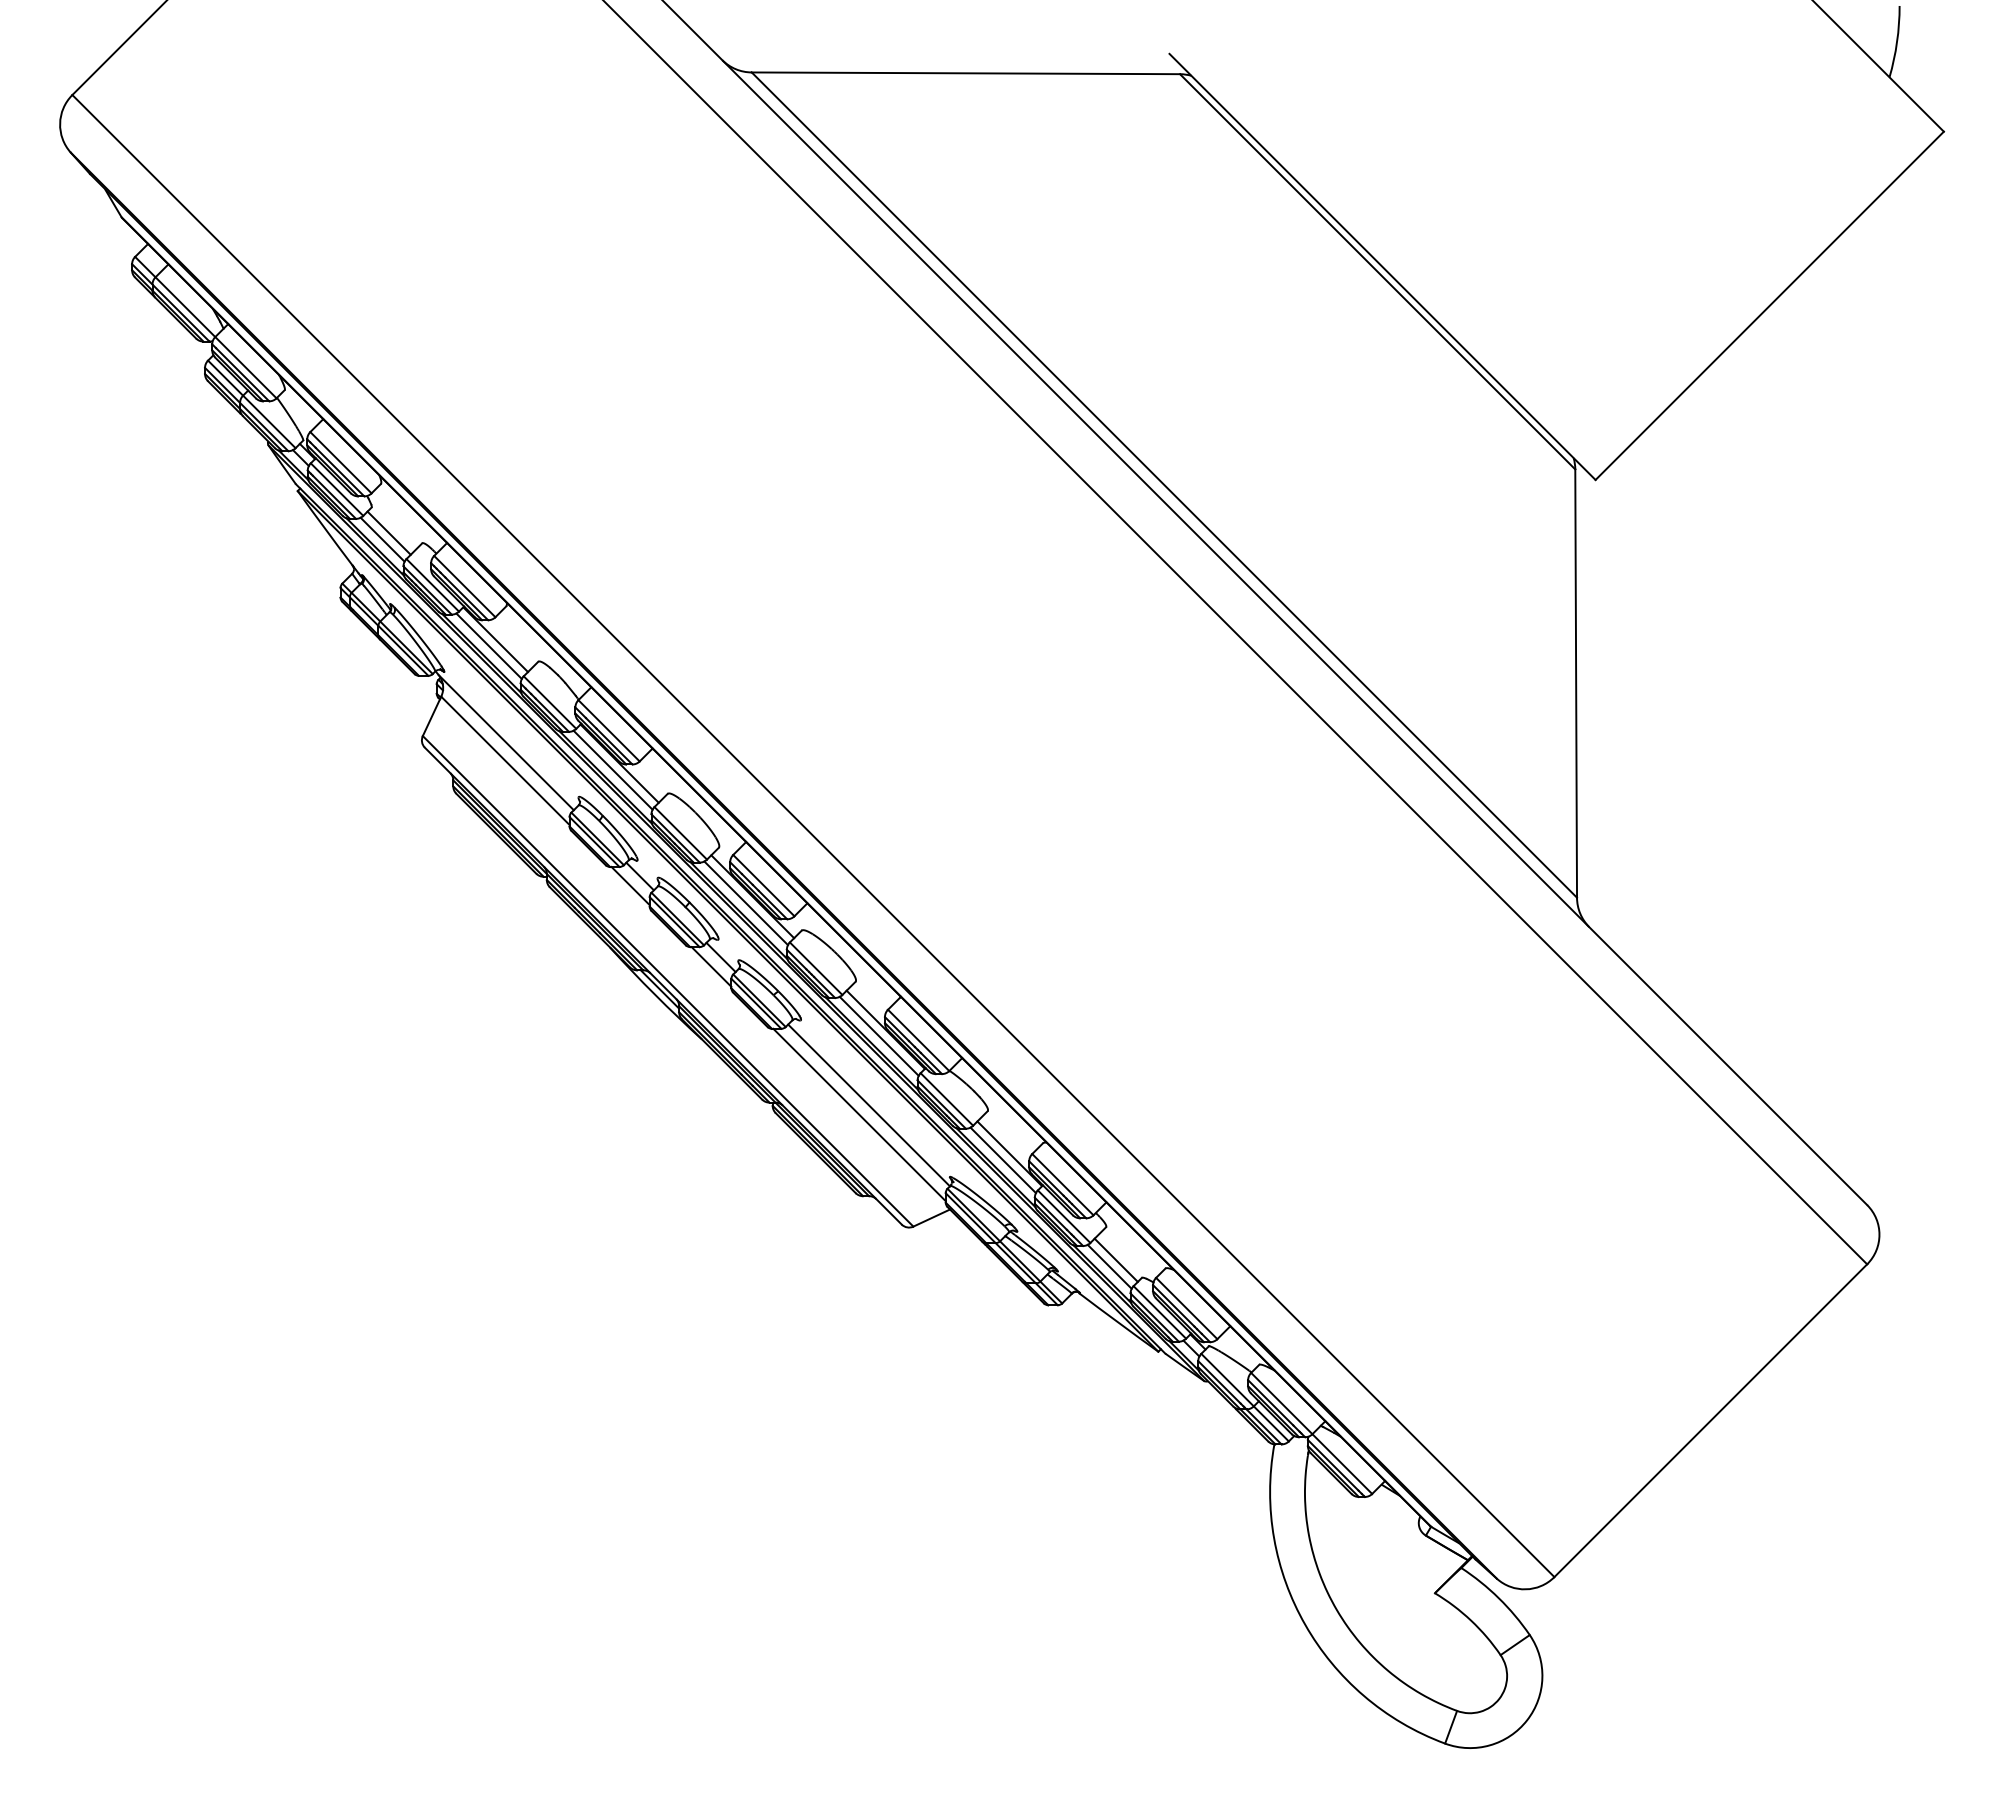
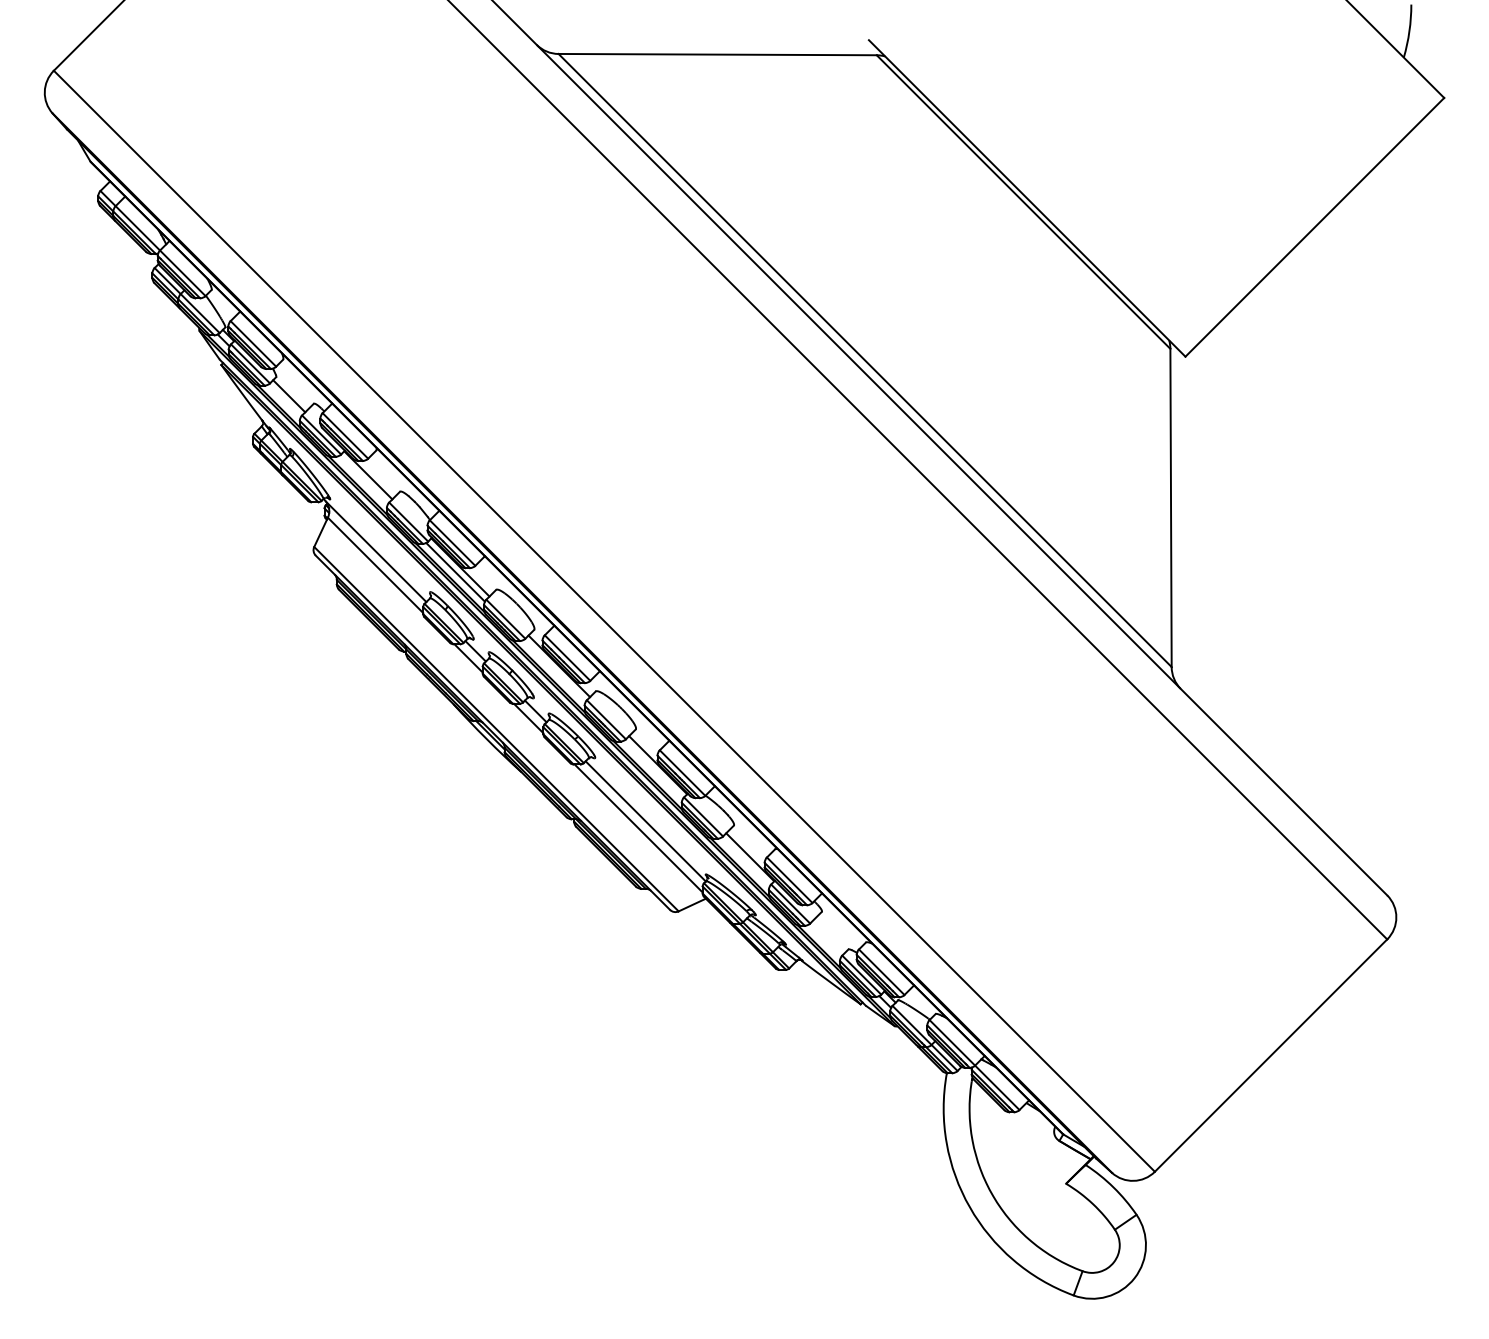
line: (382, 539) -> (284, 400), removed
line: (488, 645) -> (363, 479), removed
line: (745, 903) -> (553, 671), removed
line: (878, 1035) -> (652, 769), removed
line: (1002, 1160) -> (744, 862), removed
line: (1115, 1259) -> (828, 935), removed
line: (1109, 1266) -> (824, 941), removed

